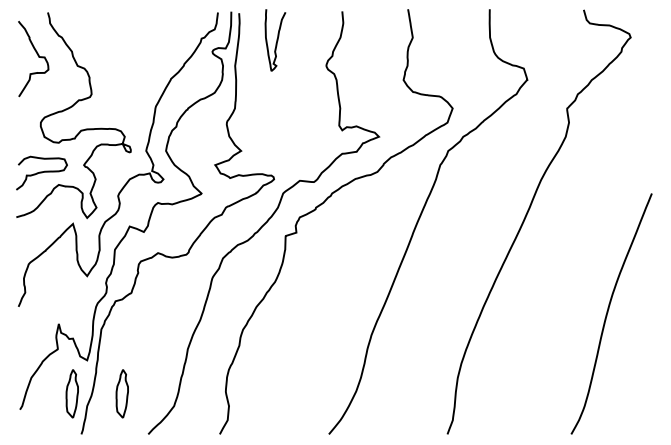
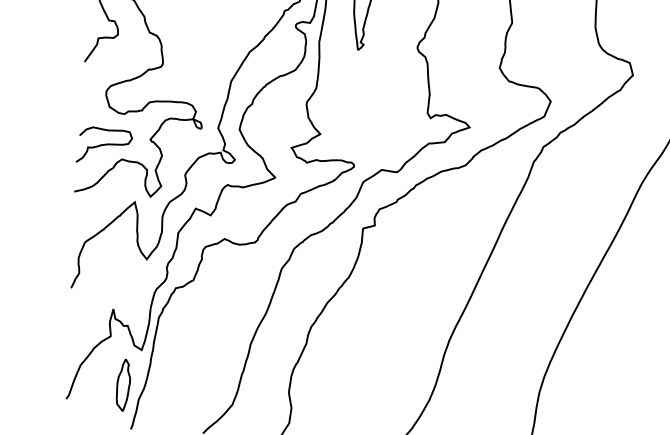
part: (121, 393) -> (176, 387), removed

